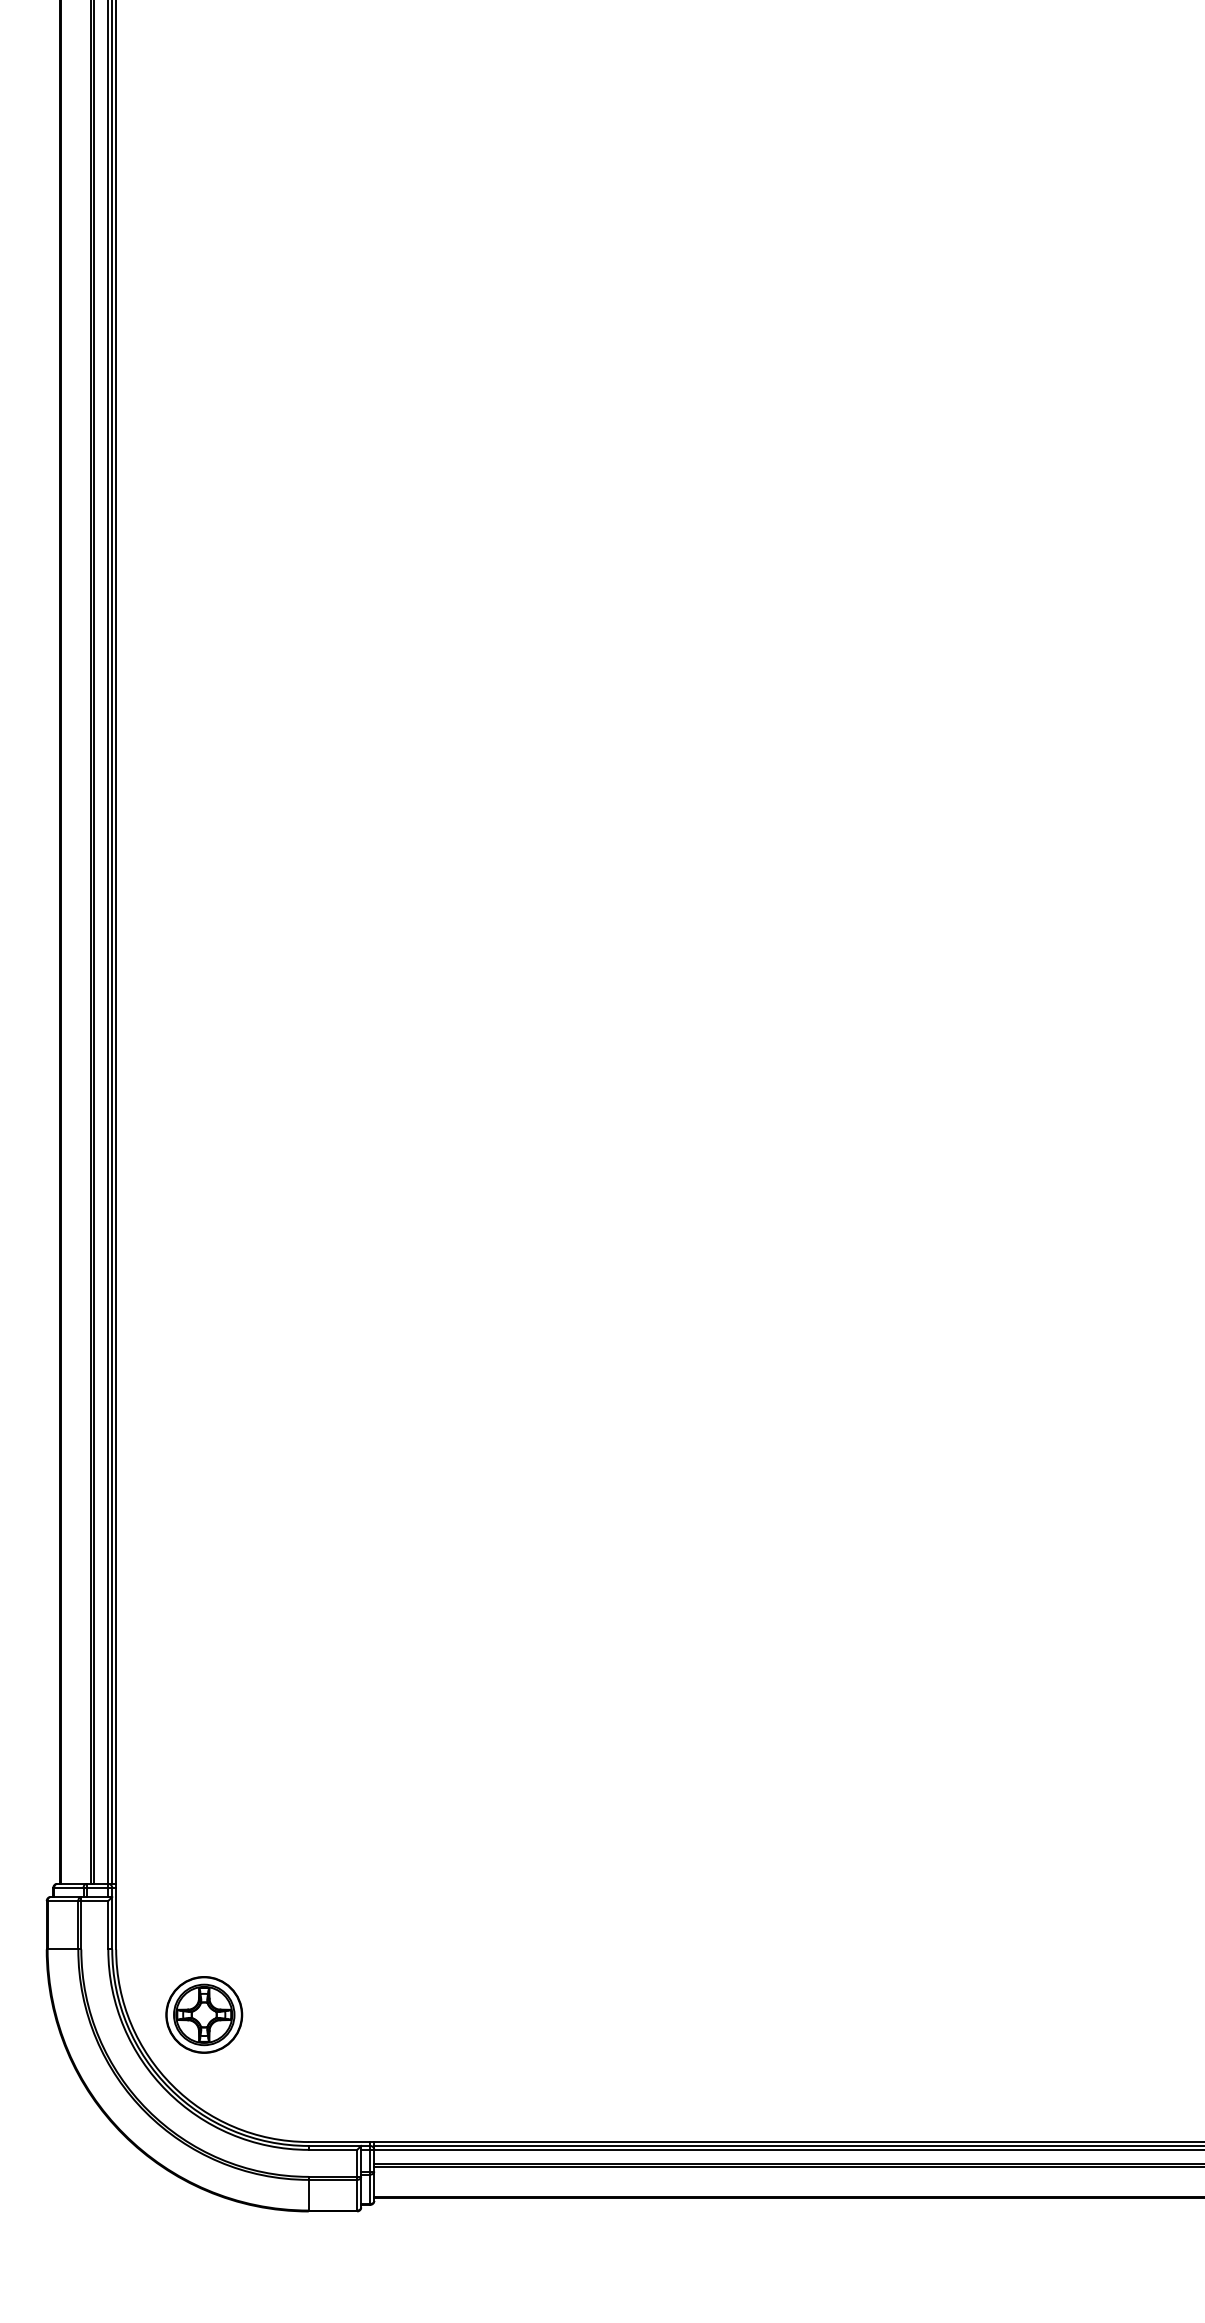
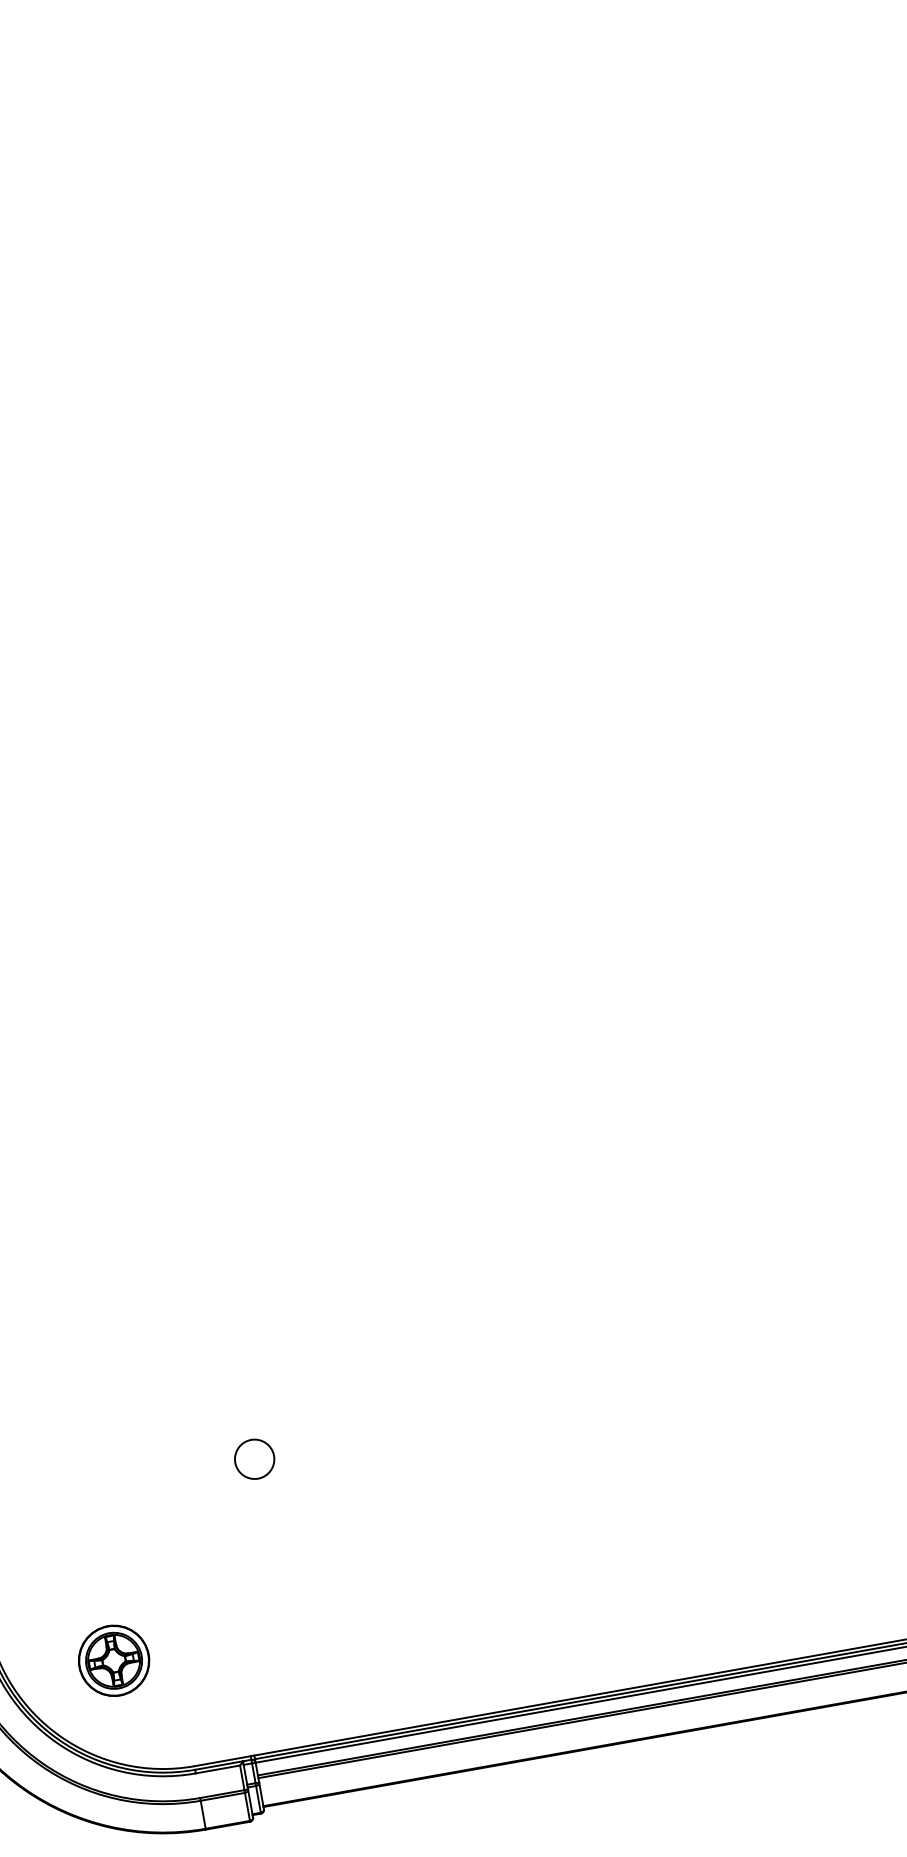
circle: (430, 1827) -> (254, 1459), added
part: (204, 2014) -> (114, 1660), moved

